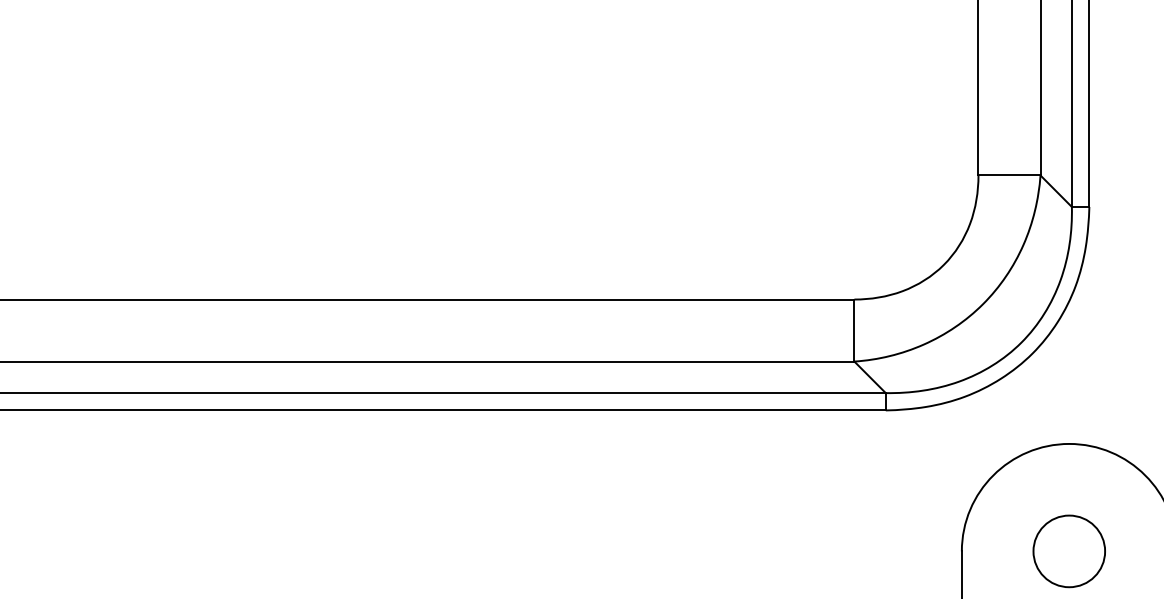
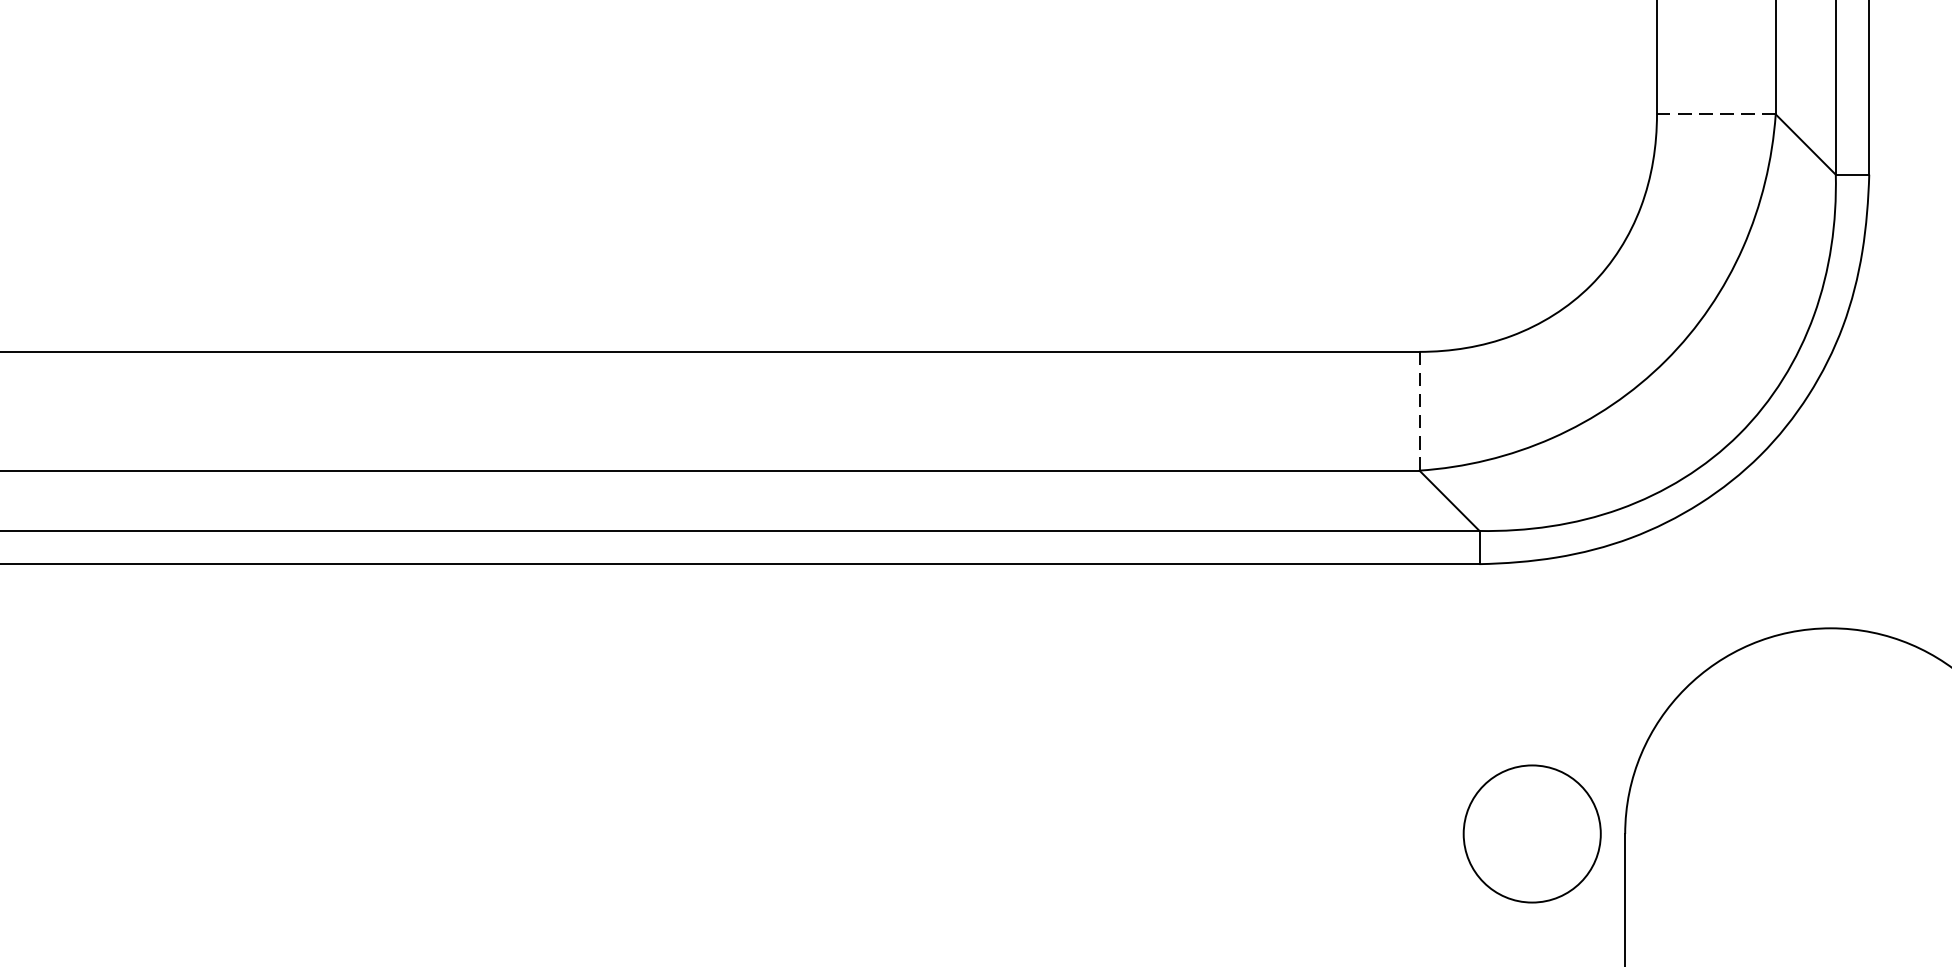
line: (1009, 175) -> (1716, 114), solid -> dashed
line: (854, 331) -> (1419, 413), solid -> dashed
circle: (1068, 551) -> (1530, 834), moved

